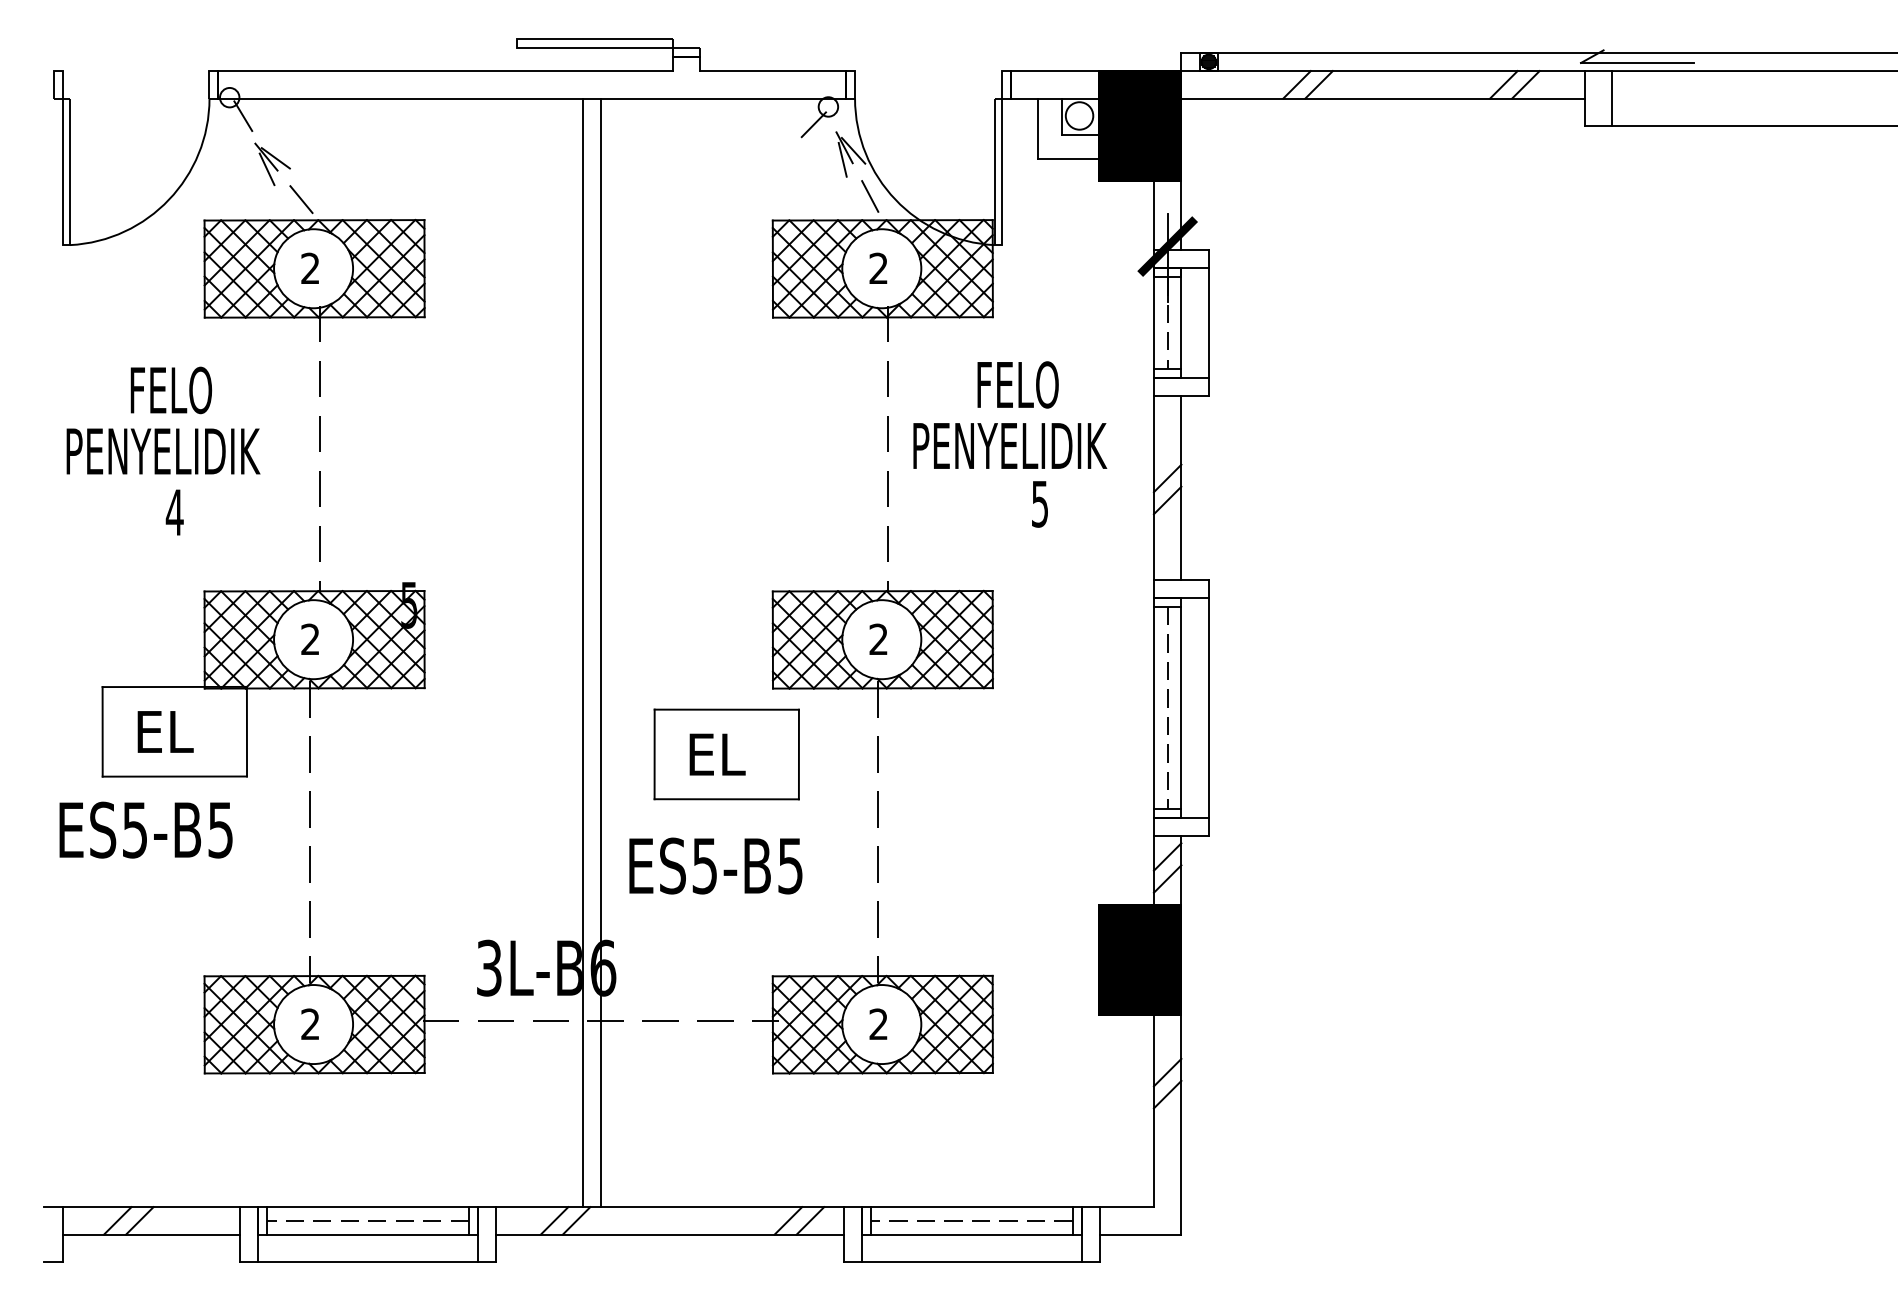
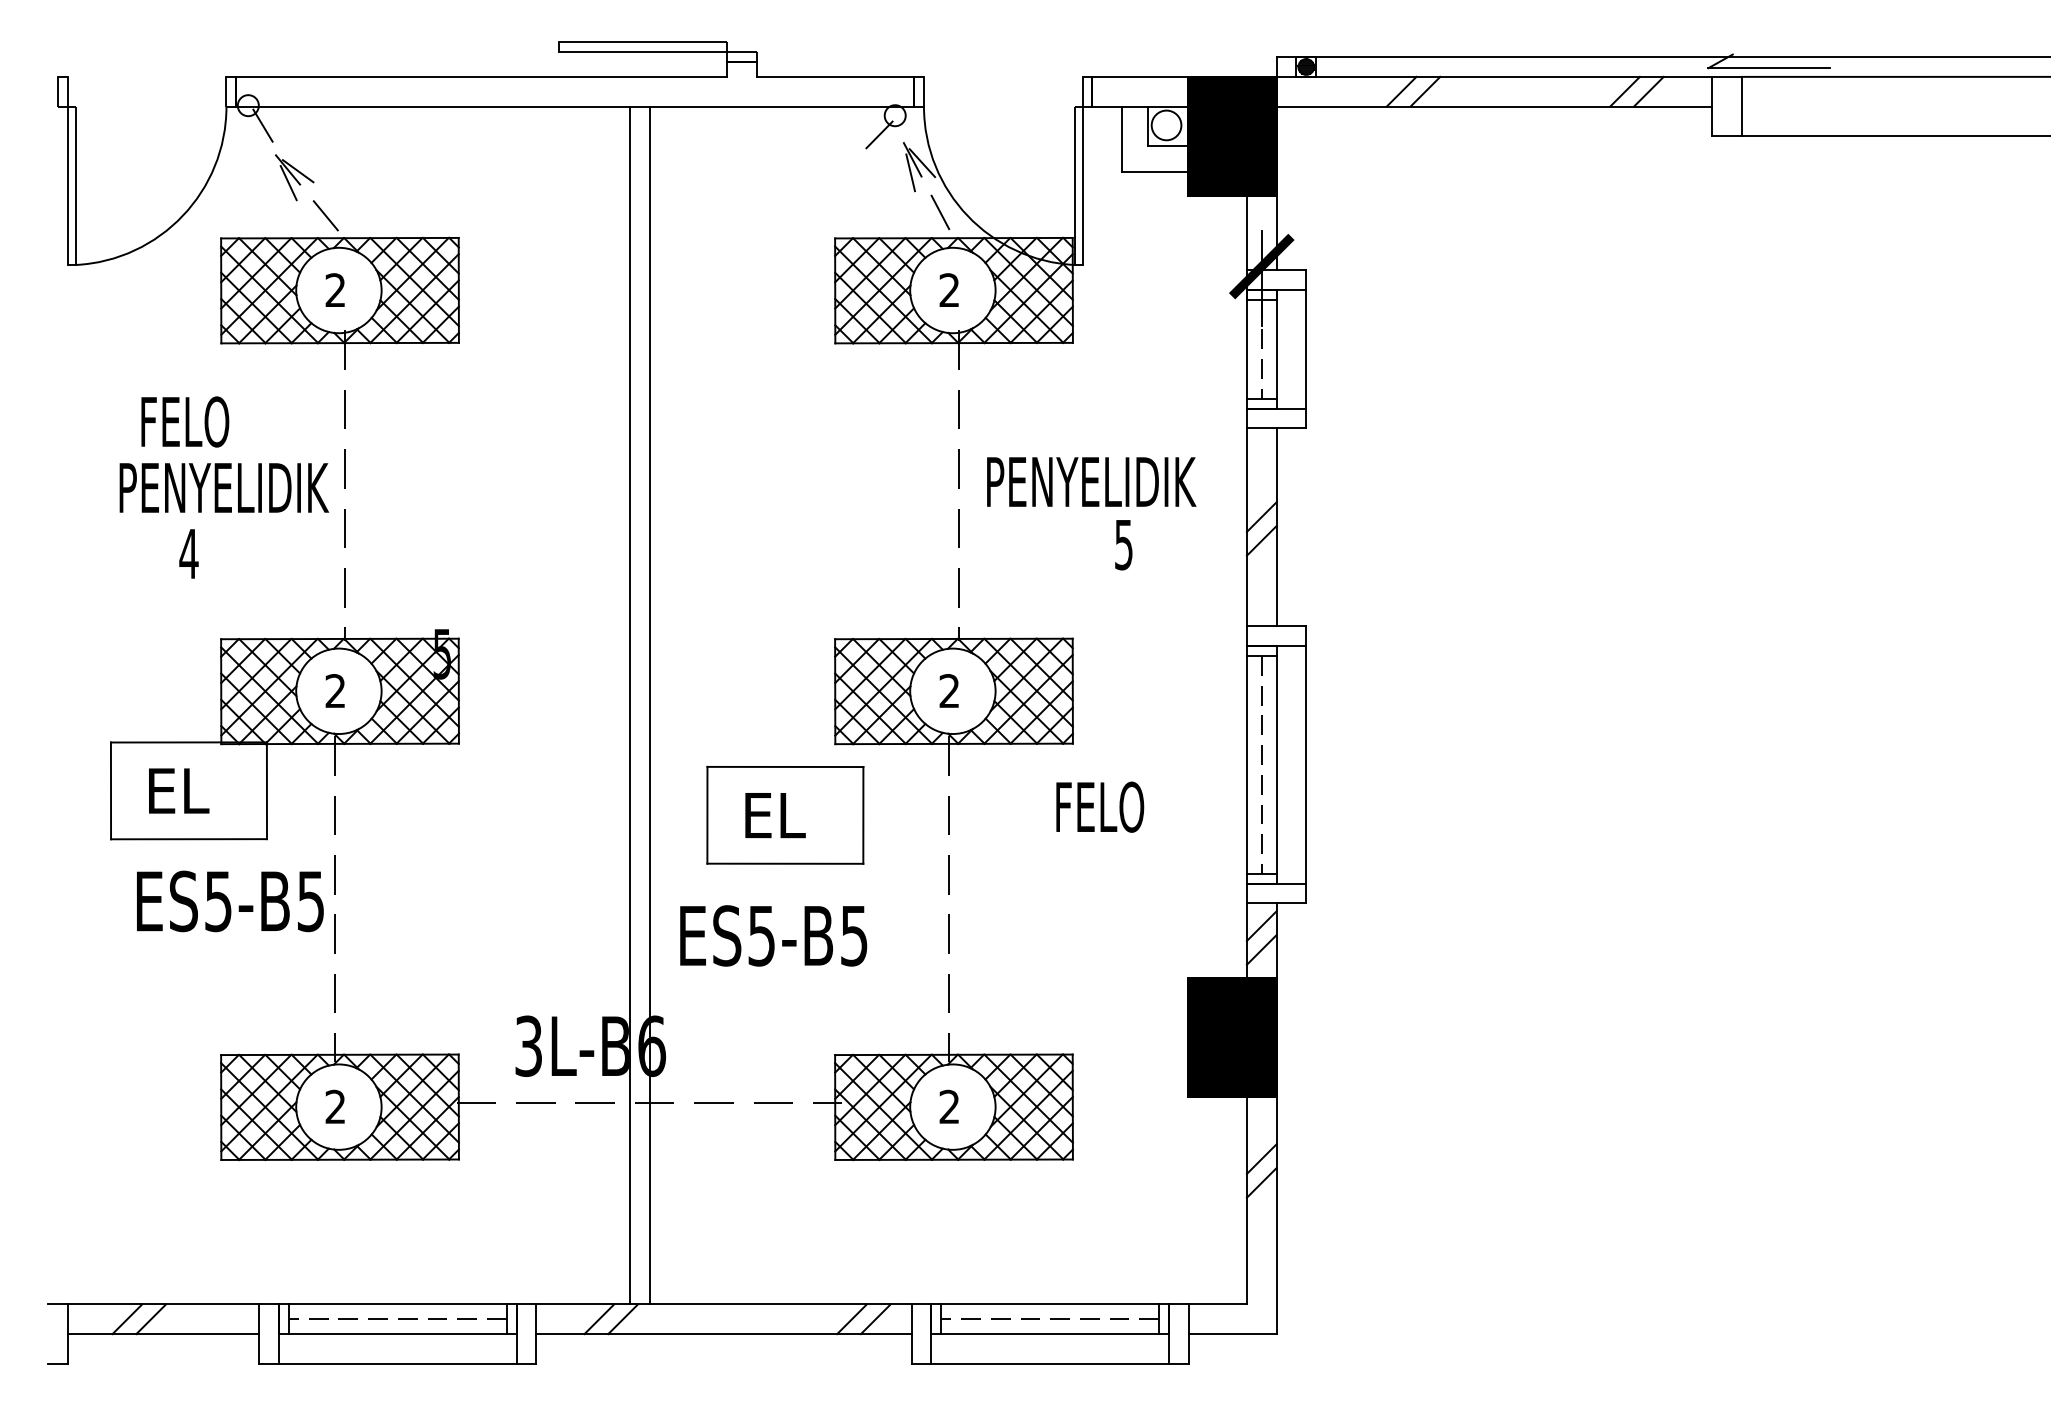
text: (1017, 384) -> (1099, 806), moved
text: (163, 451) -> (224, 487), moved
text: (145, 829) -> (229, 900), moved

